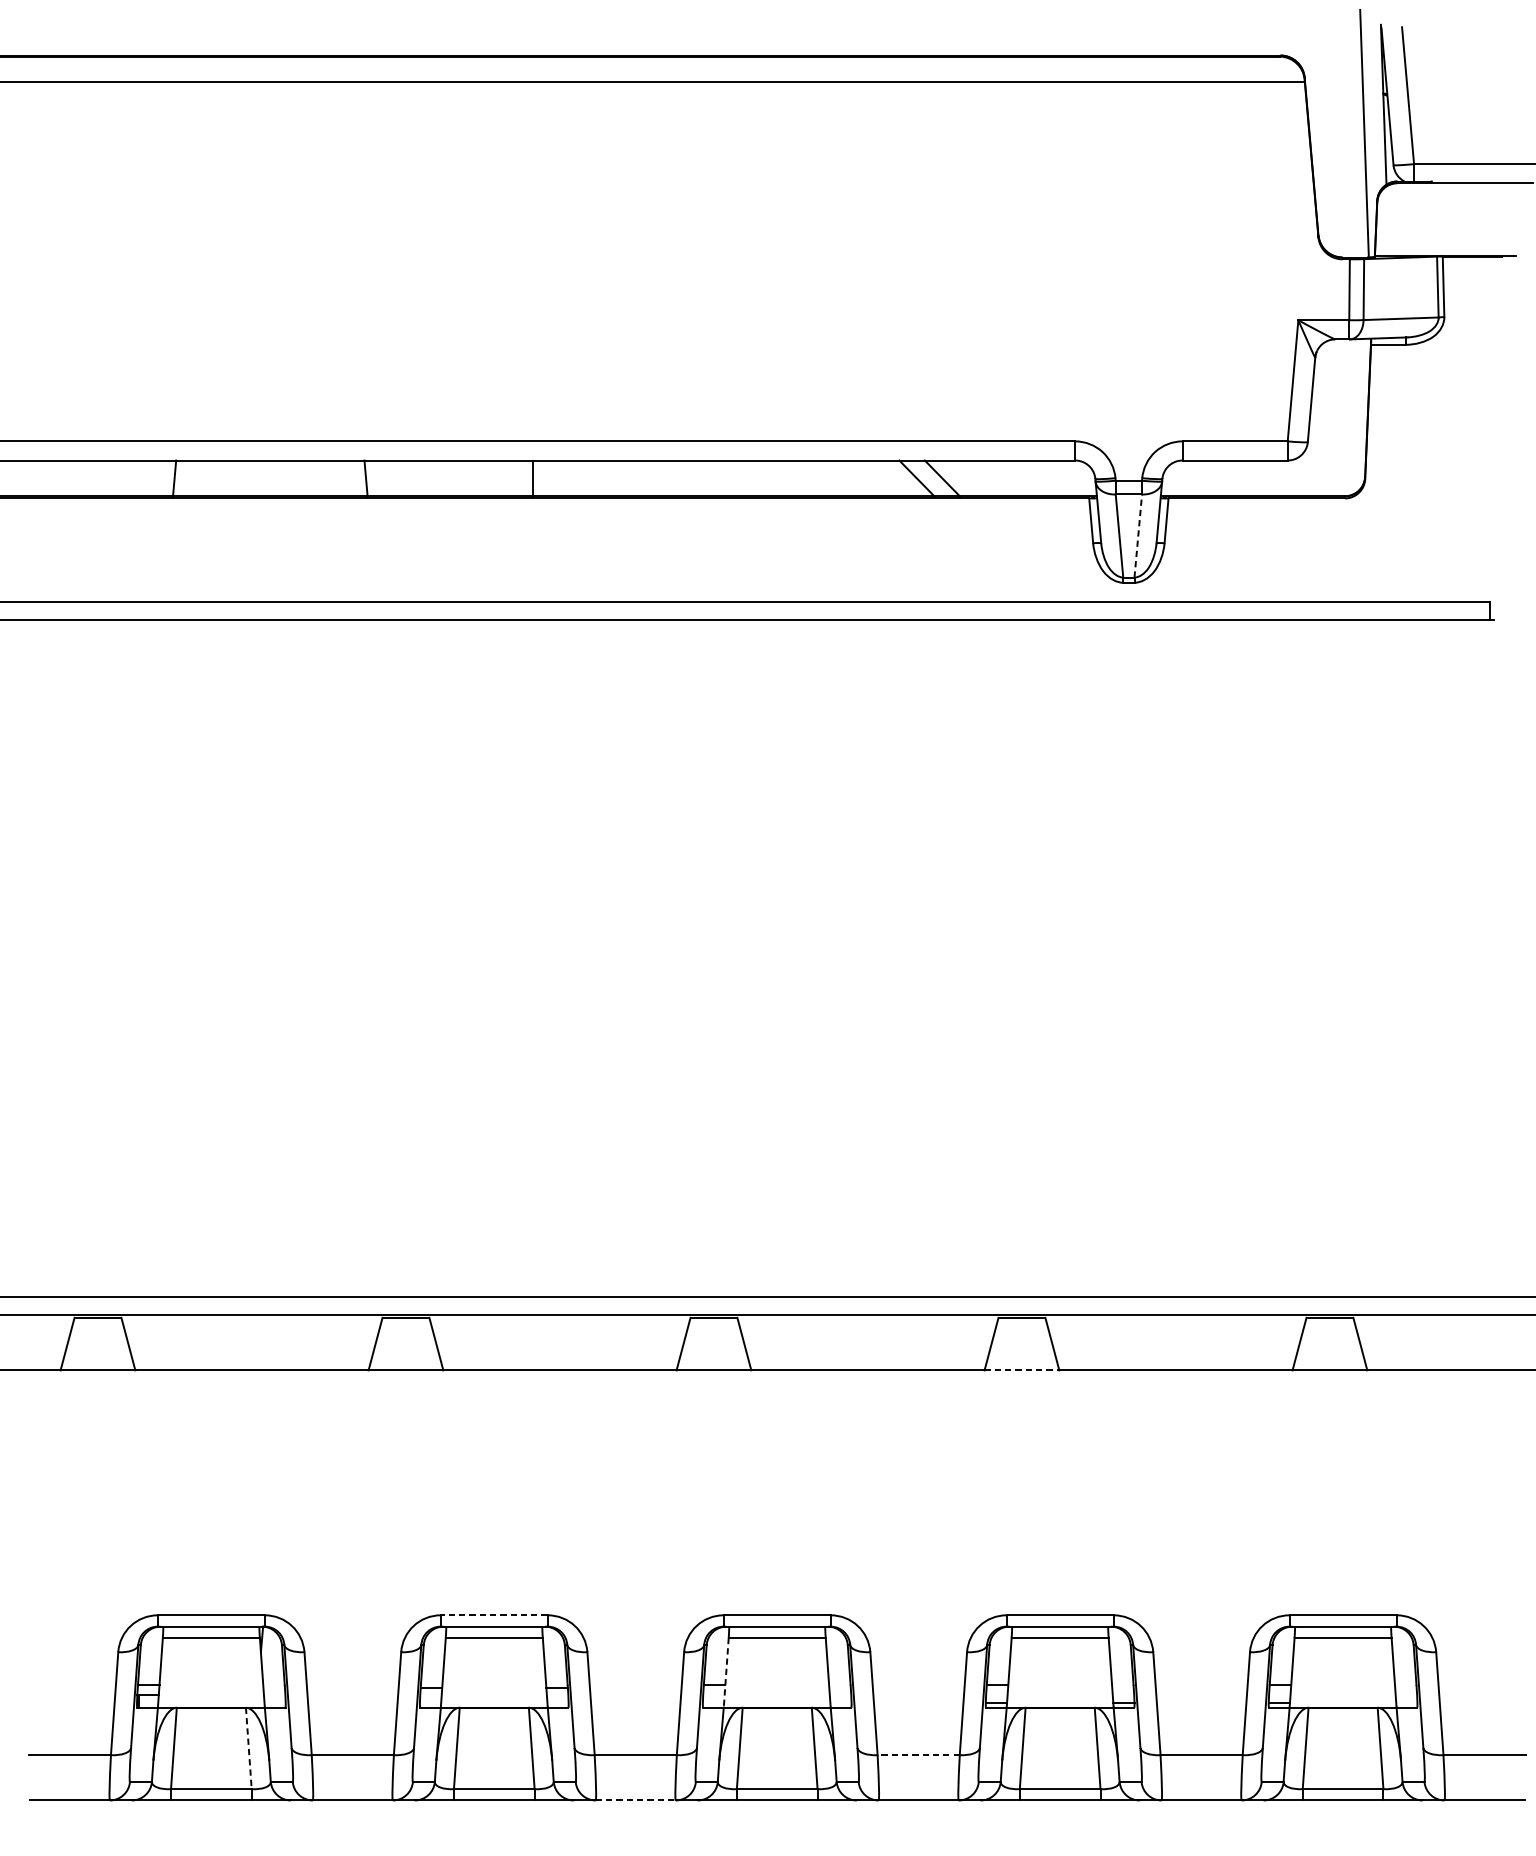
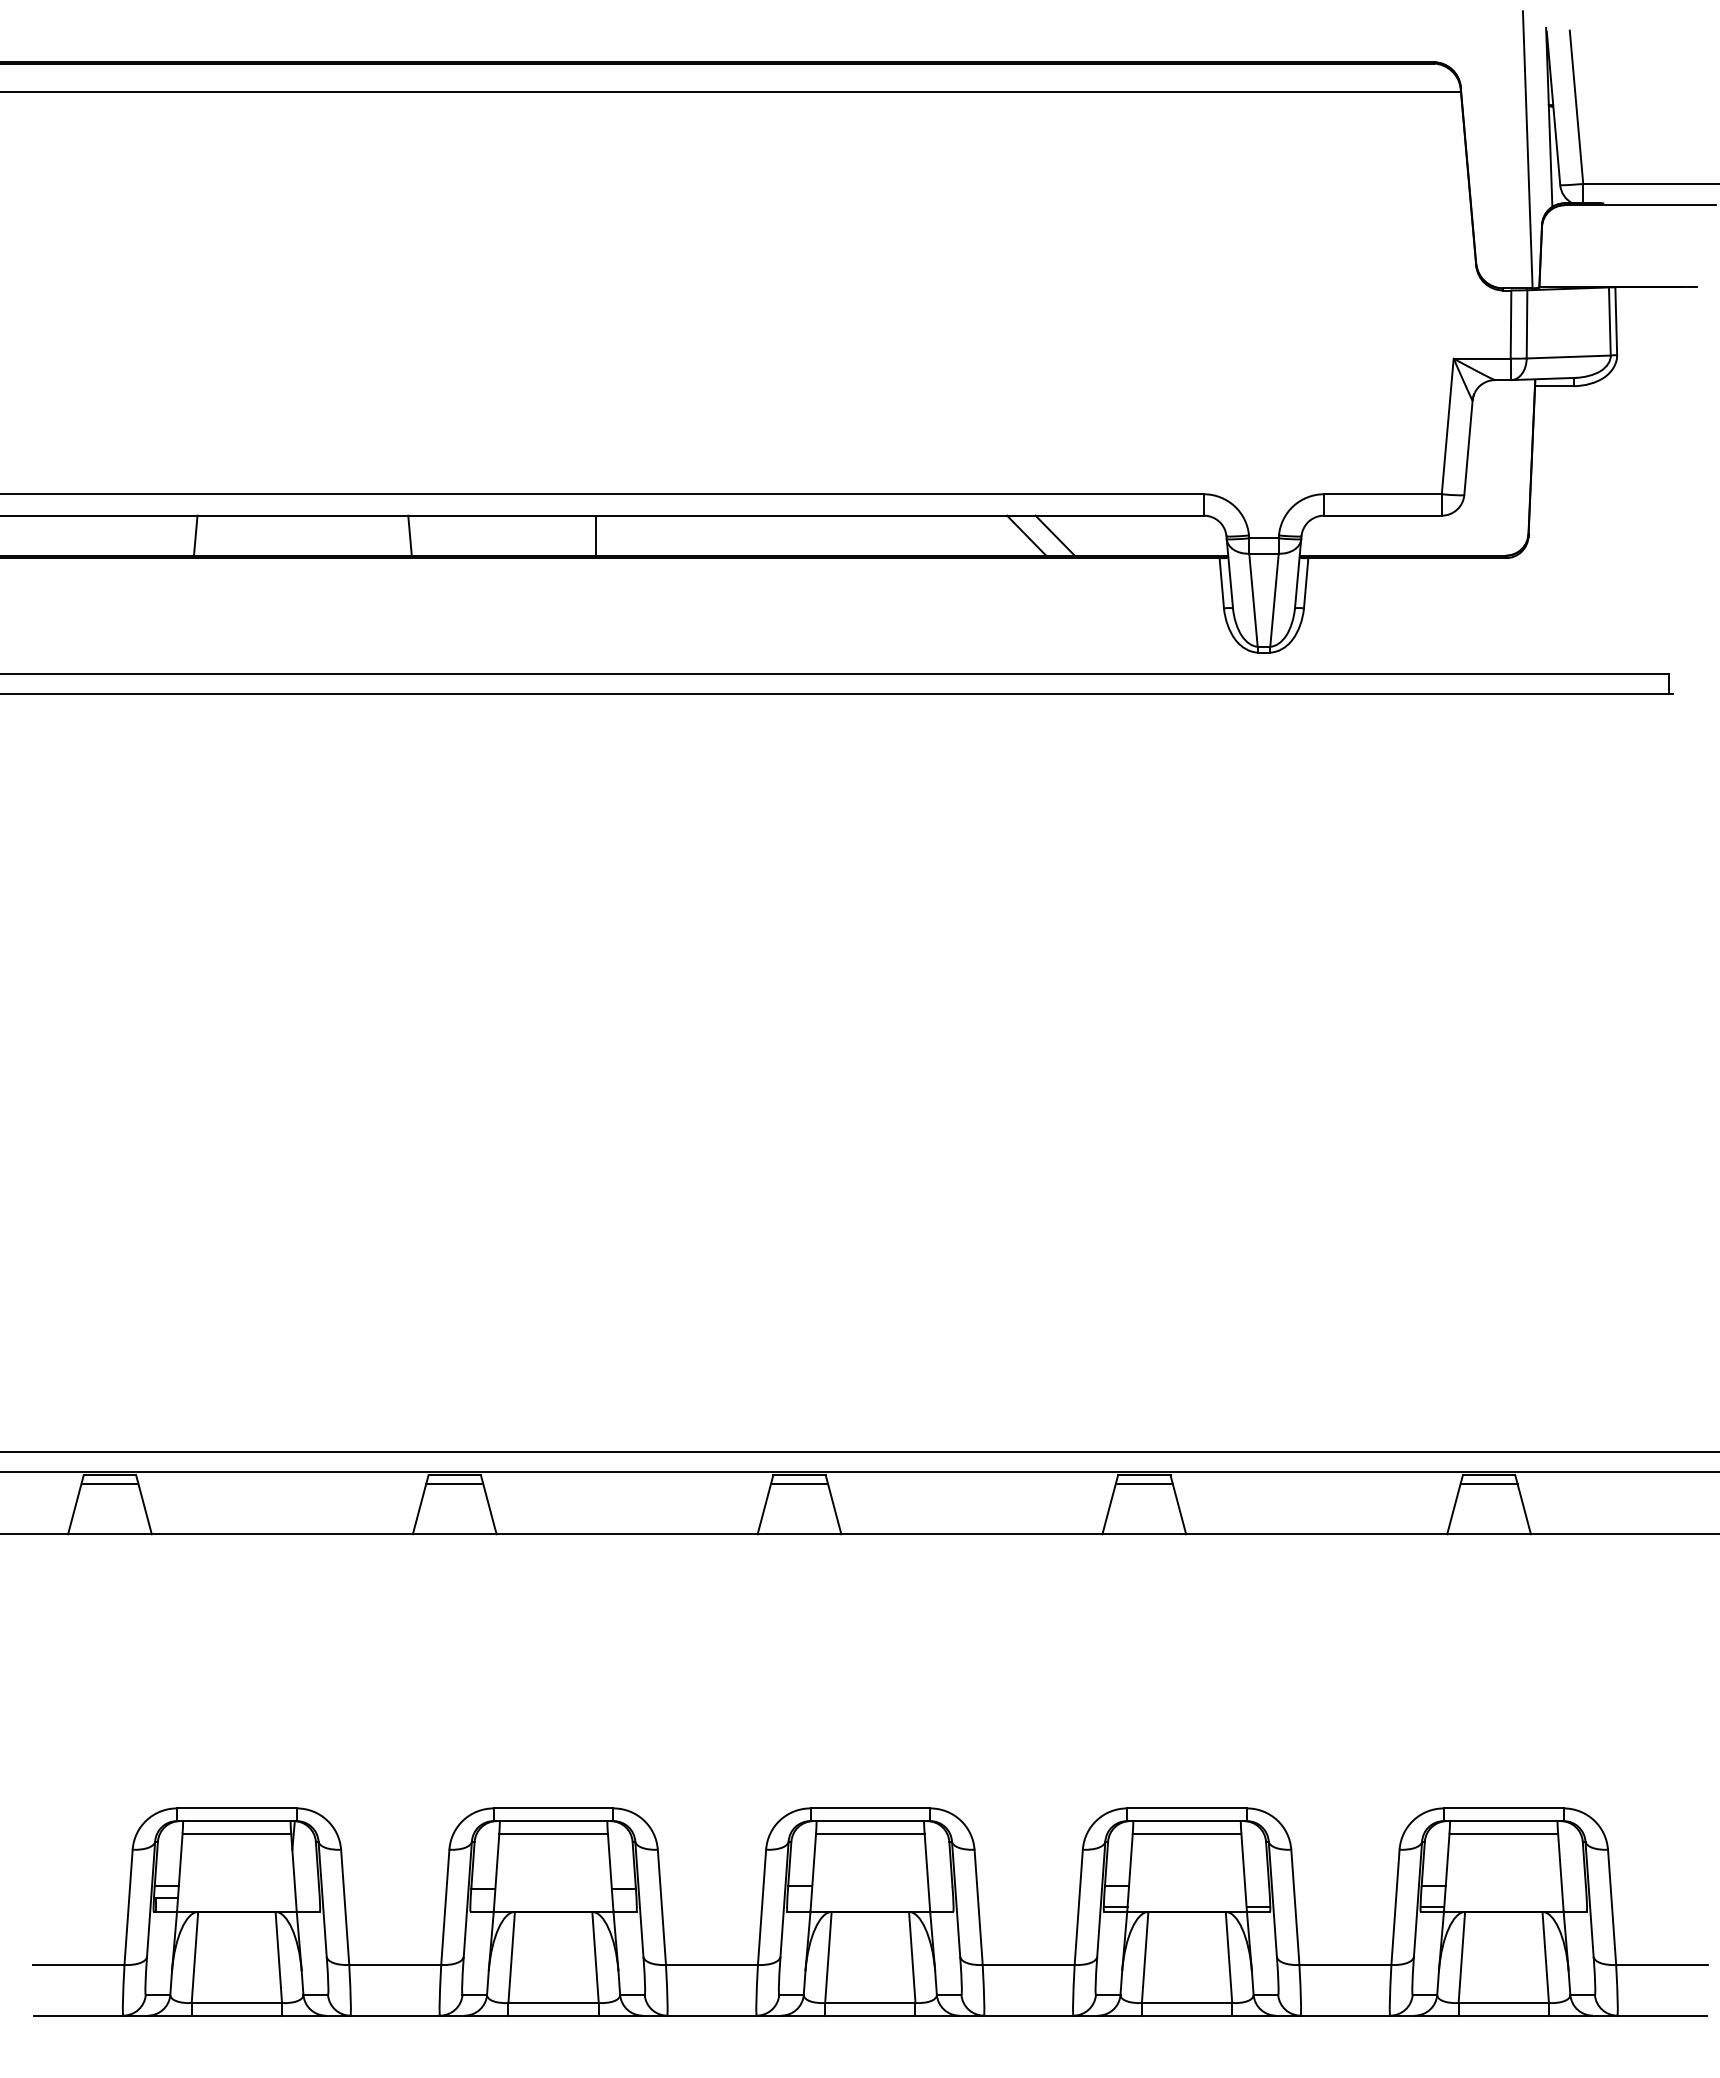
line: (1138, 536) -> (1274, 600), dashed -> solid
line: (97, 1325) -> (109, 1483), added
line: (405, 1325) -> (454, 1483), added
line: (713, 1325) -> (799, 1483), added
line: (1021, 1325) -> (1143, 1483), added
line: (1329, 1325) -> (1488, 1483), added
line: (1022, 1370) -> (1144, 1534), dashed -> solid
line: (494, 1615) -> (553, 1808), dashed -> solid
line: (726, 1673) -> (813, 1873), dashed -> solid
line: (248, 1748) -> (278, 1957), dashed -> solid
line: (918, 1754) -> (1028, 1964), dashed -> solid
line: (635, 1800) -> (711, 2015), dashed -> solid

